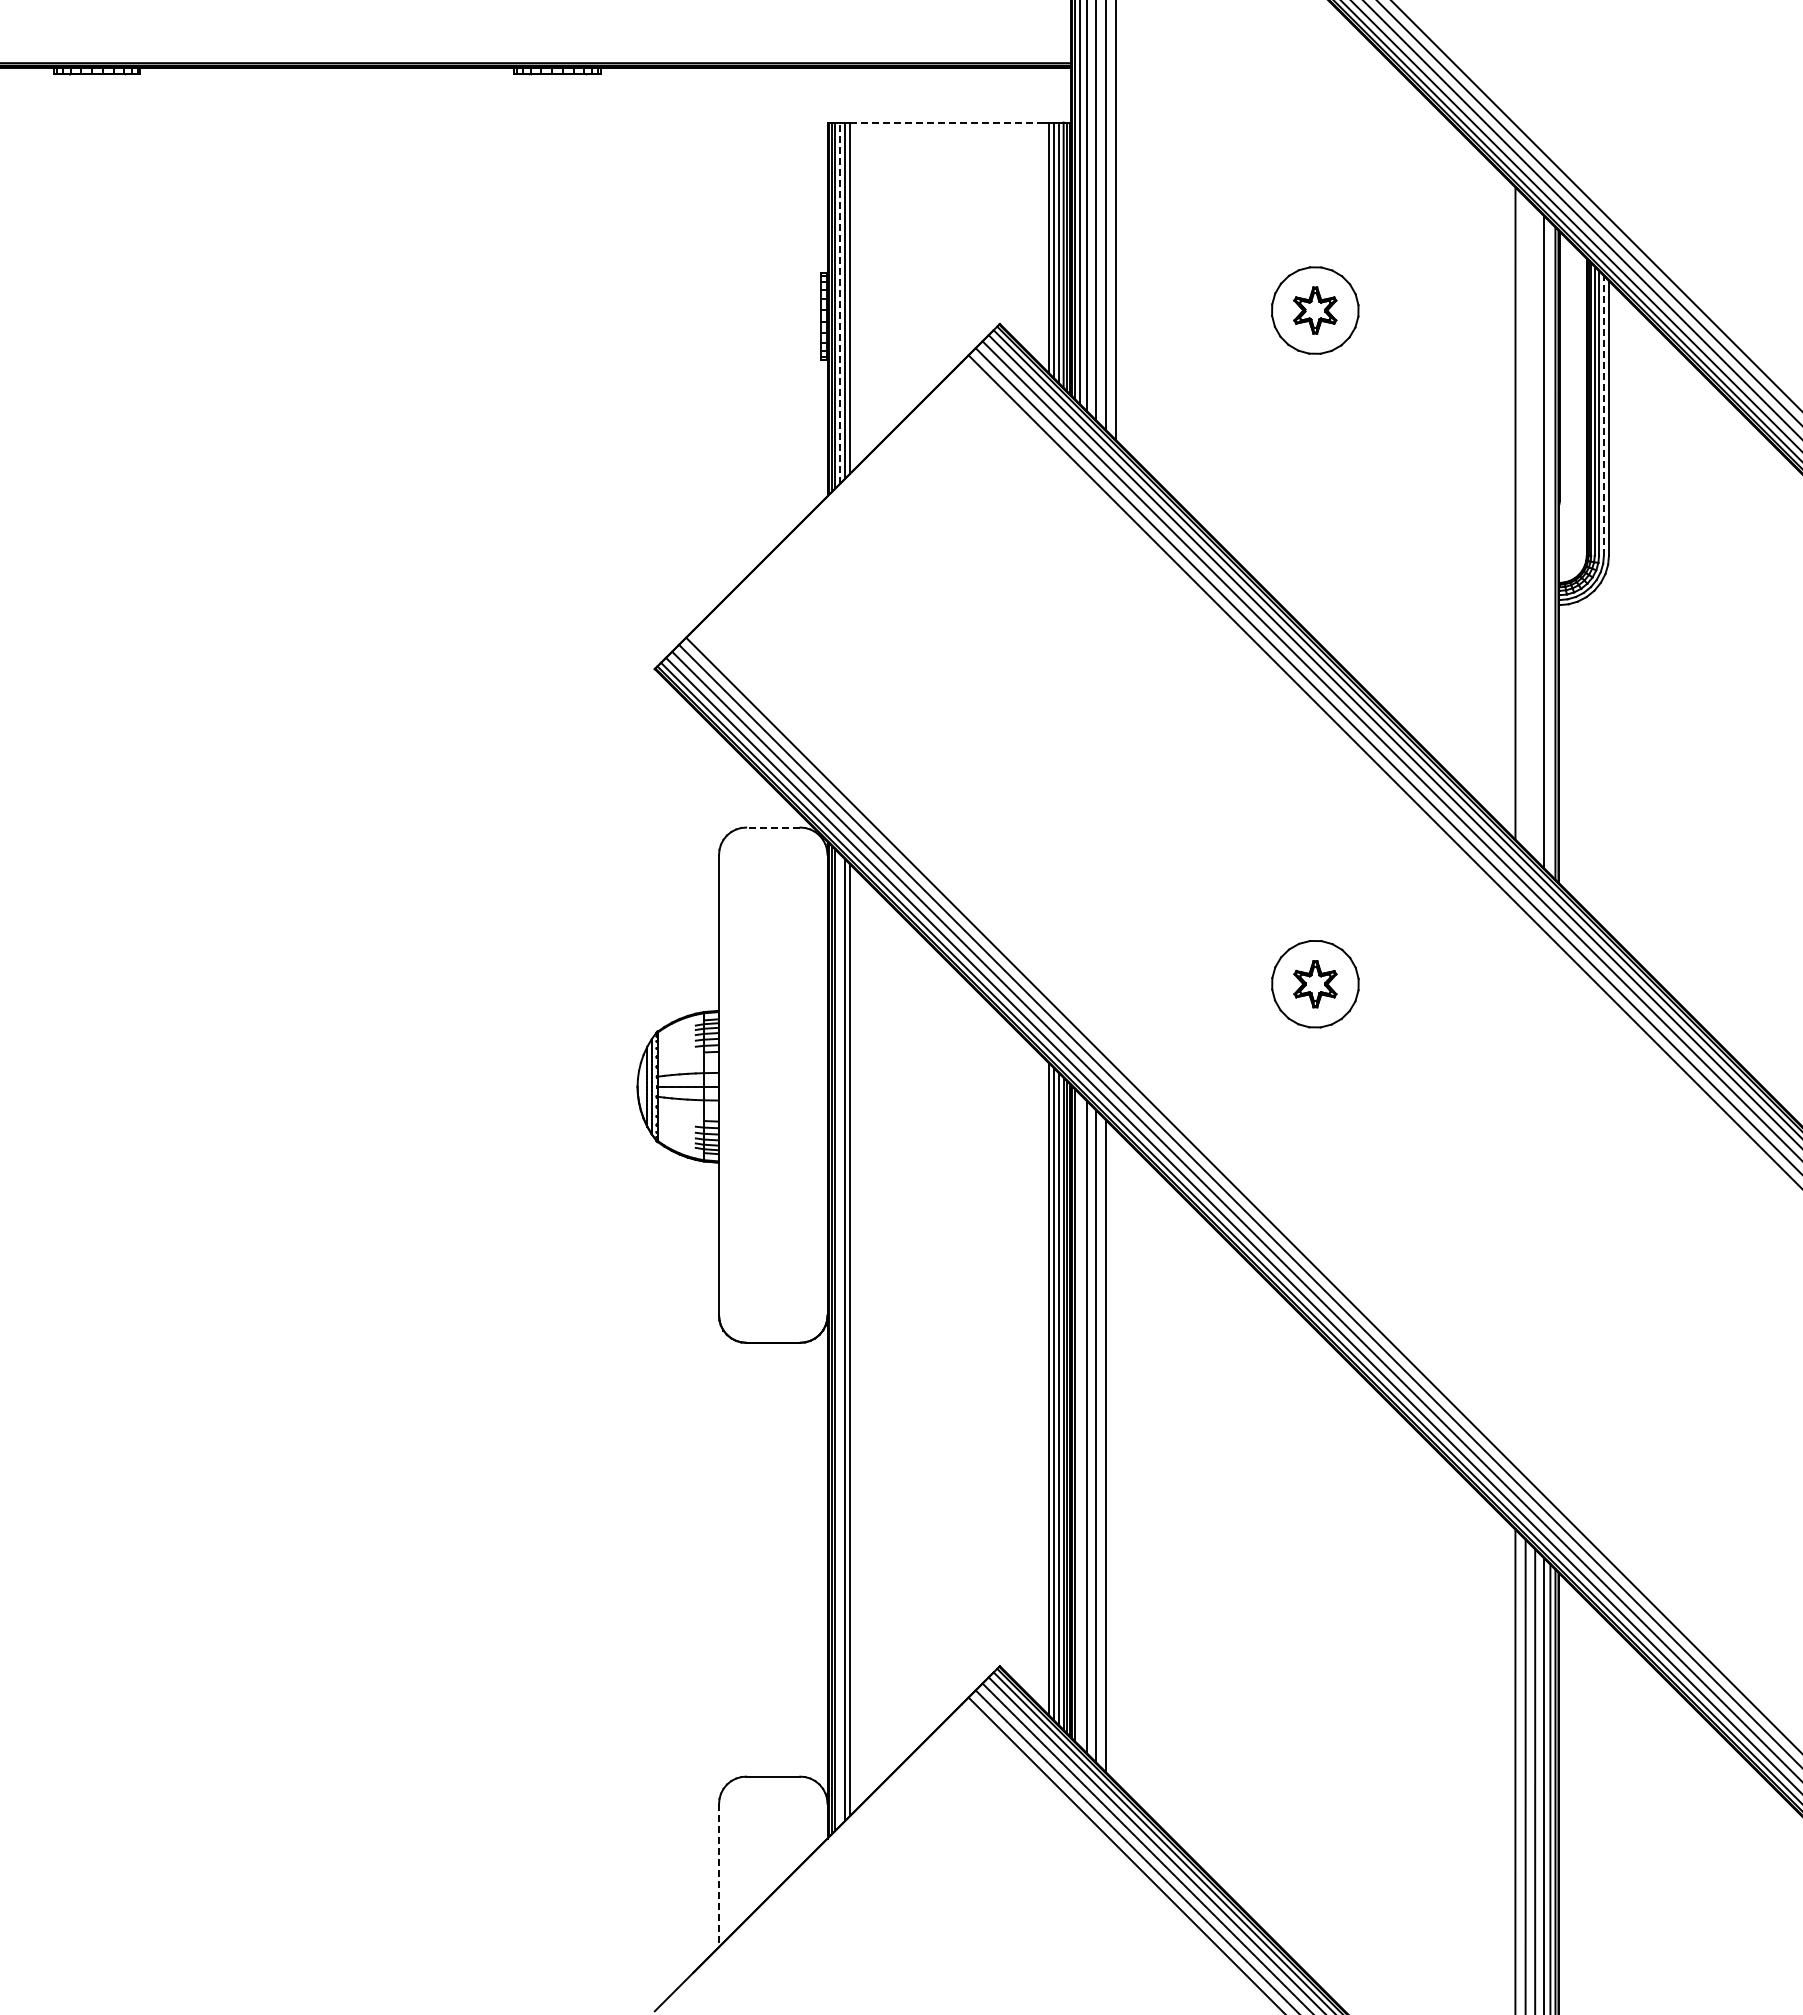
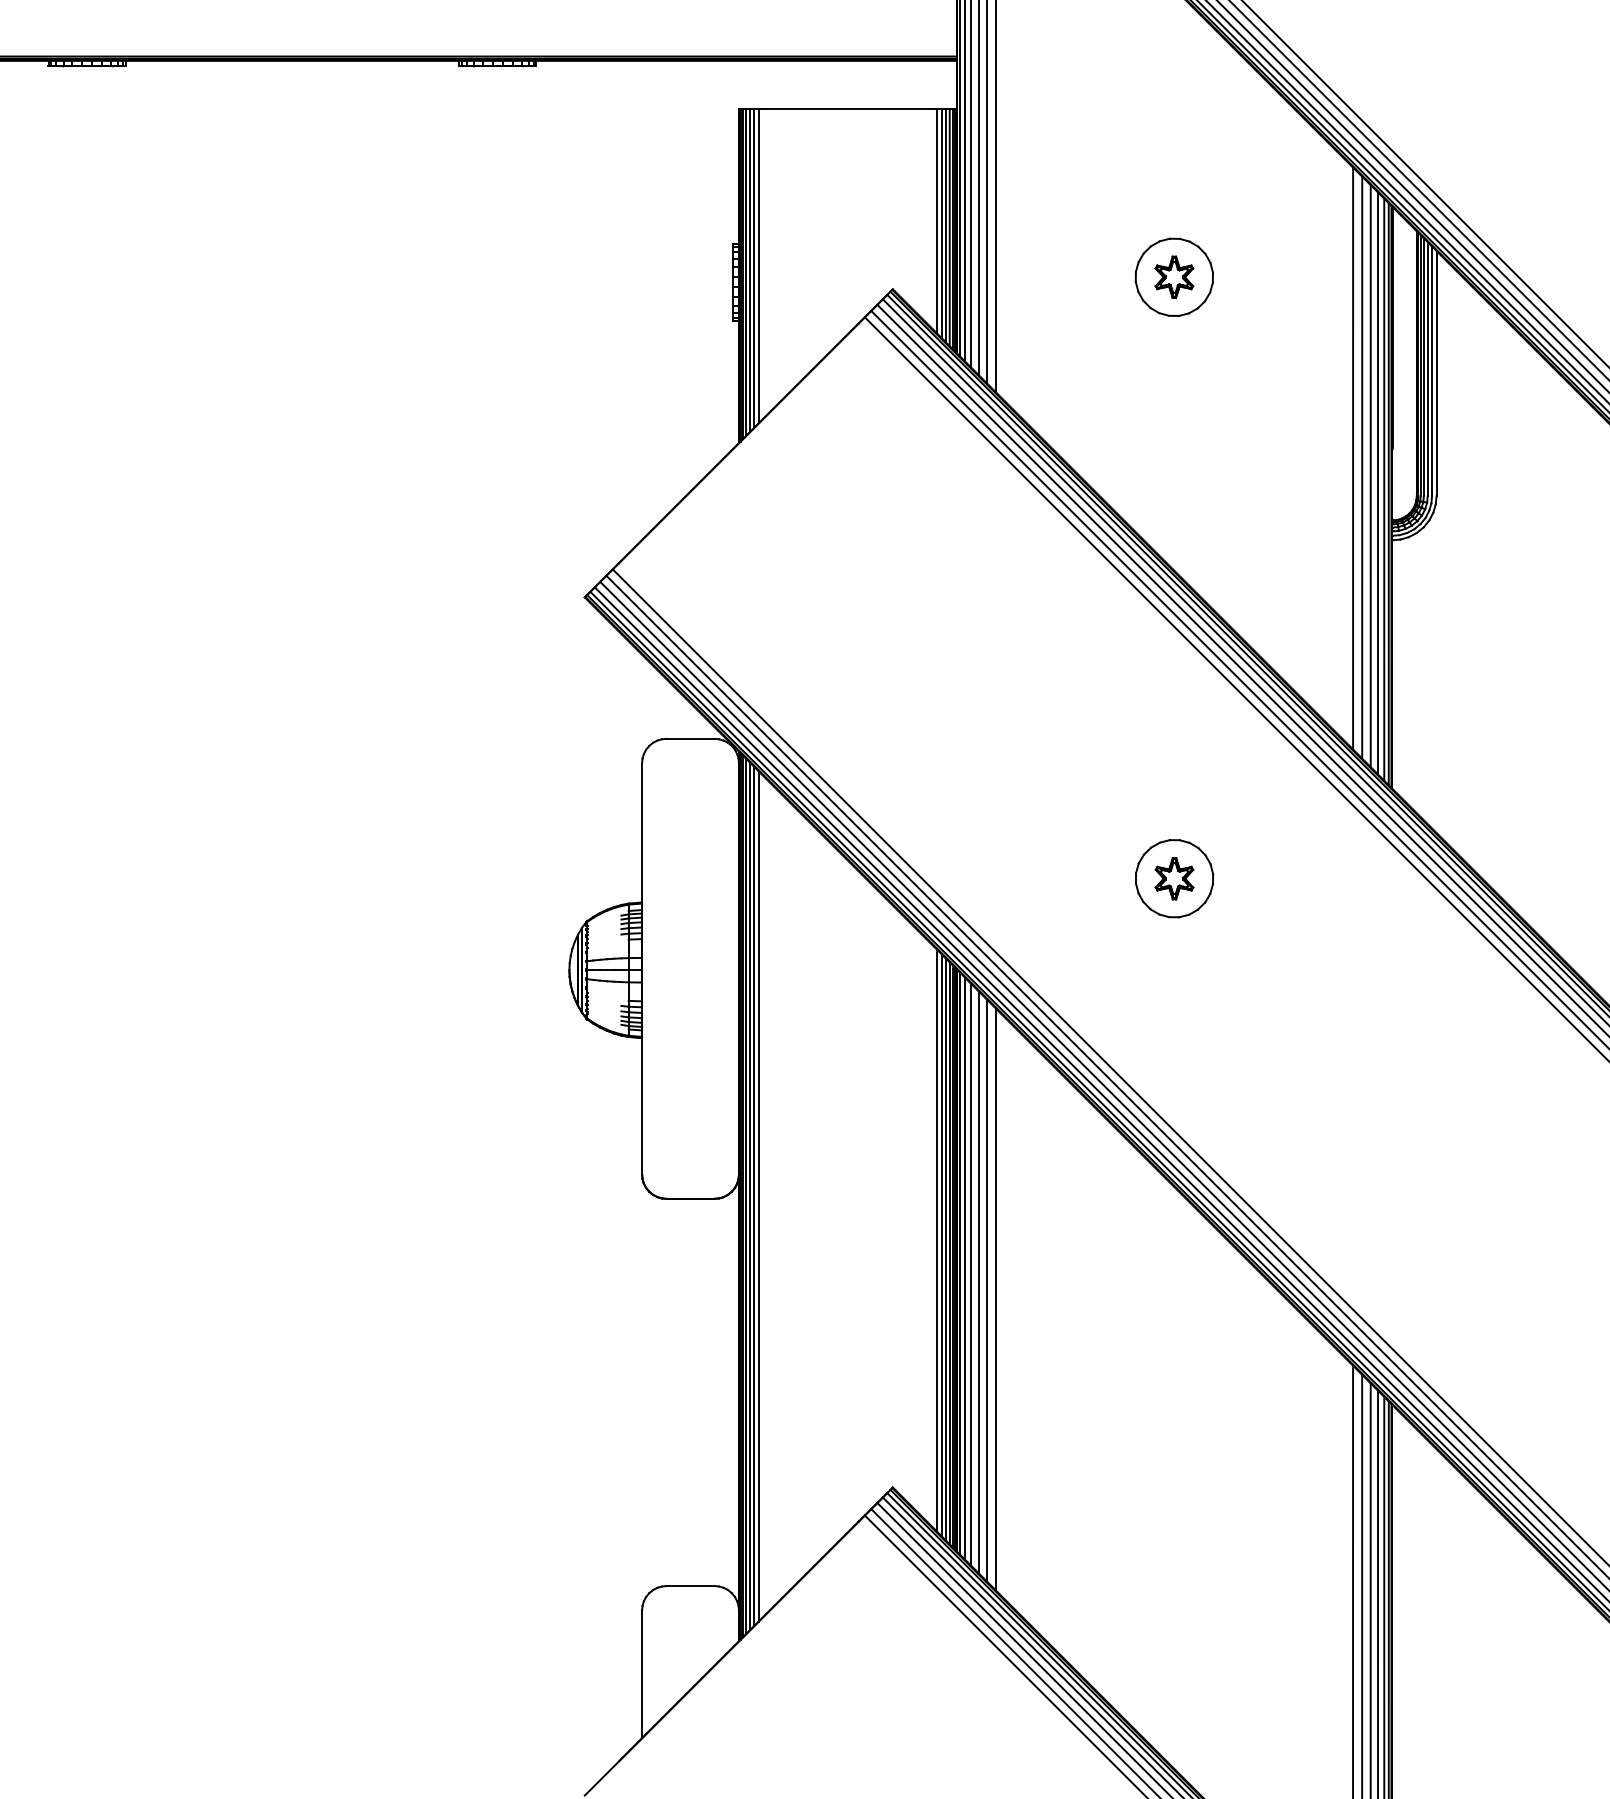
line: (949, 122) -> (847, 109), dashed -> solid
line: (839, 303) -> (749, 271), dashed -> solid
line: (1603, 415) -> (1431, 371), dashed -> solid
line: (1525, 523) -> (1362, 467), added
line: (1535, 533) -> (1370, 476), added
line: (1550, 548) -> (1384, 489), added
line: (772, 827) -> (689, 738), dashed -> solid
line: (839, 1340) -> (749, 1196), added
line: (1080, 1420) -> (964, 1268), added
line: (1115, 1455) -> (996, 1299), added
line: (719, 1875) -> (642, 1674), dashed -> solid

